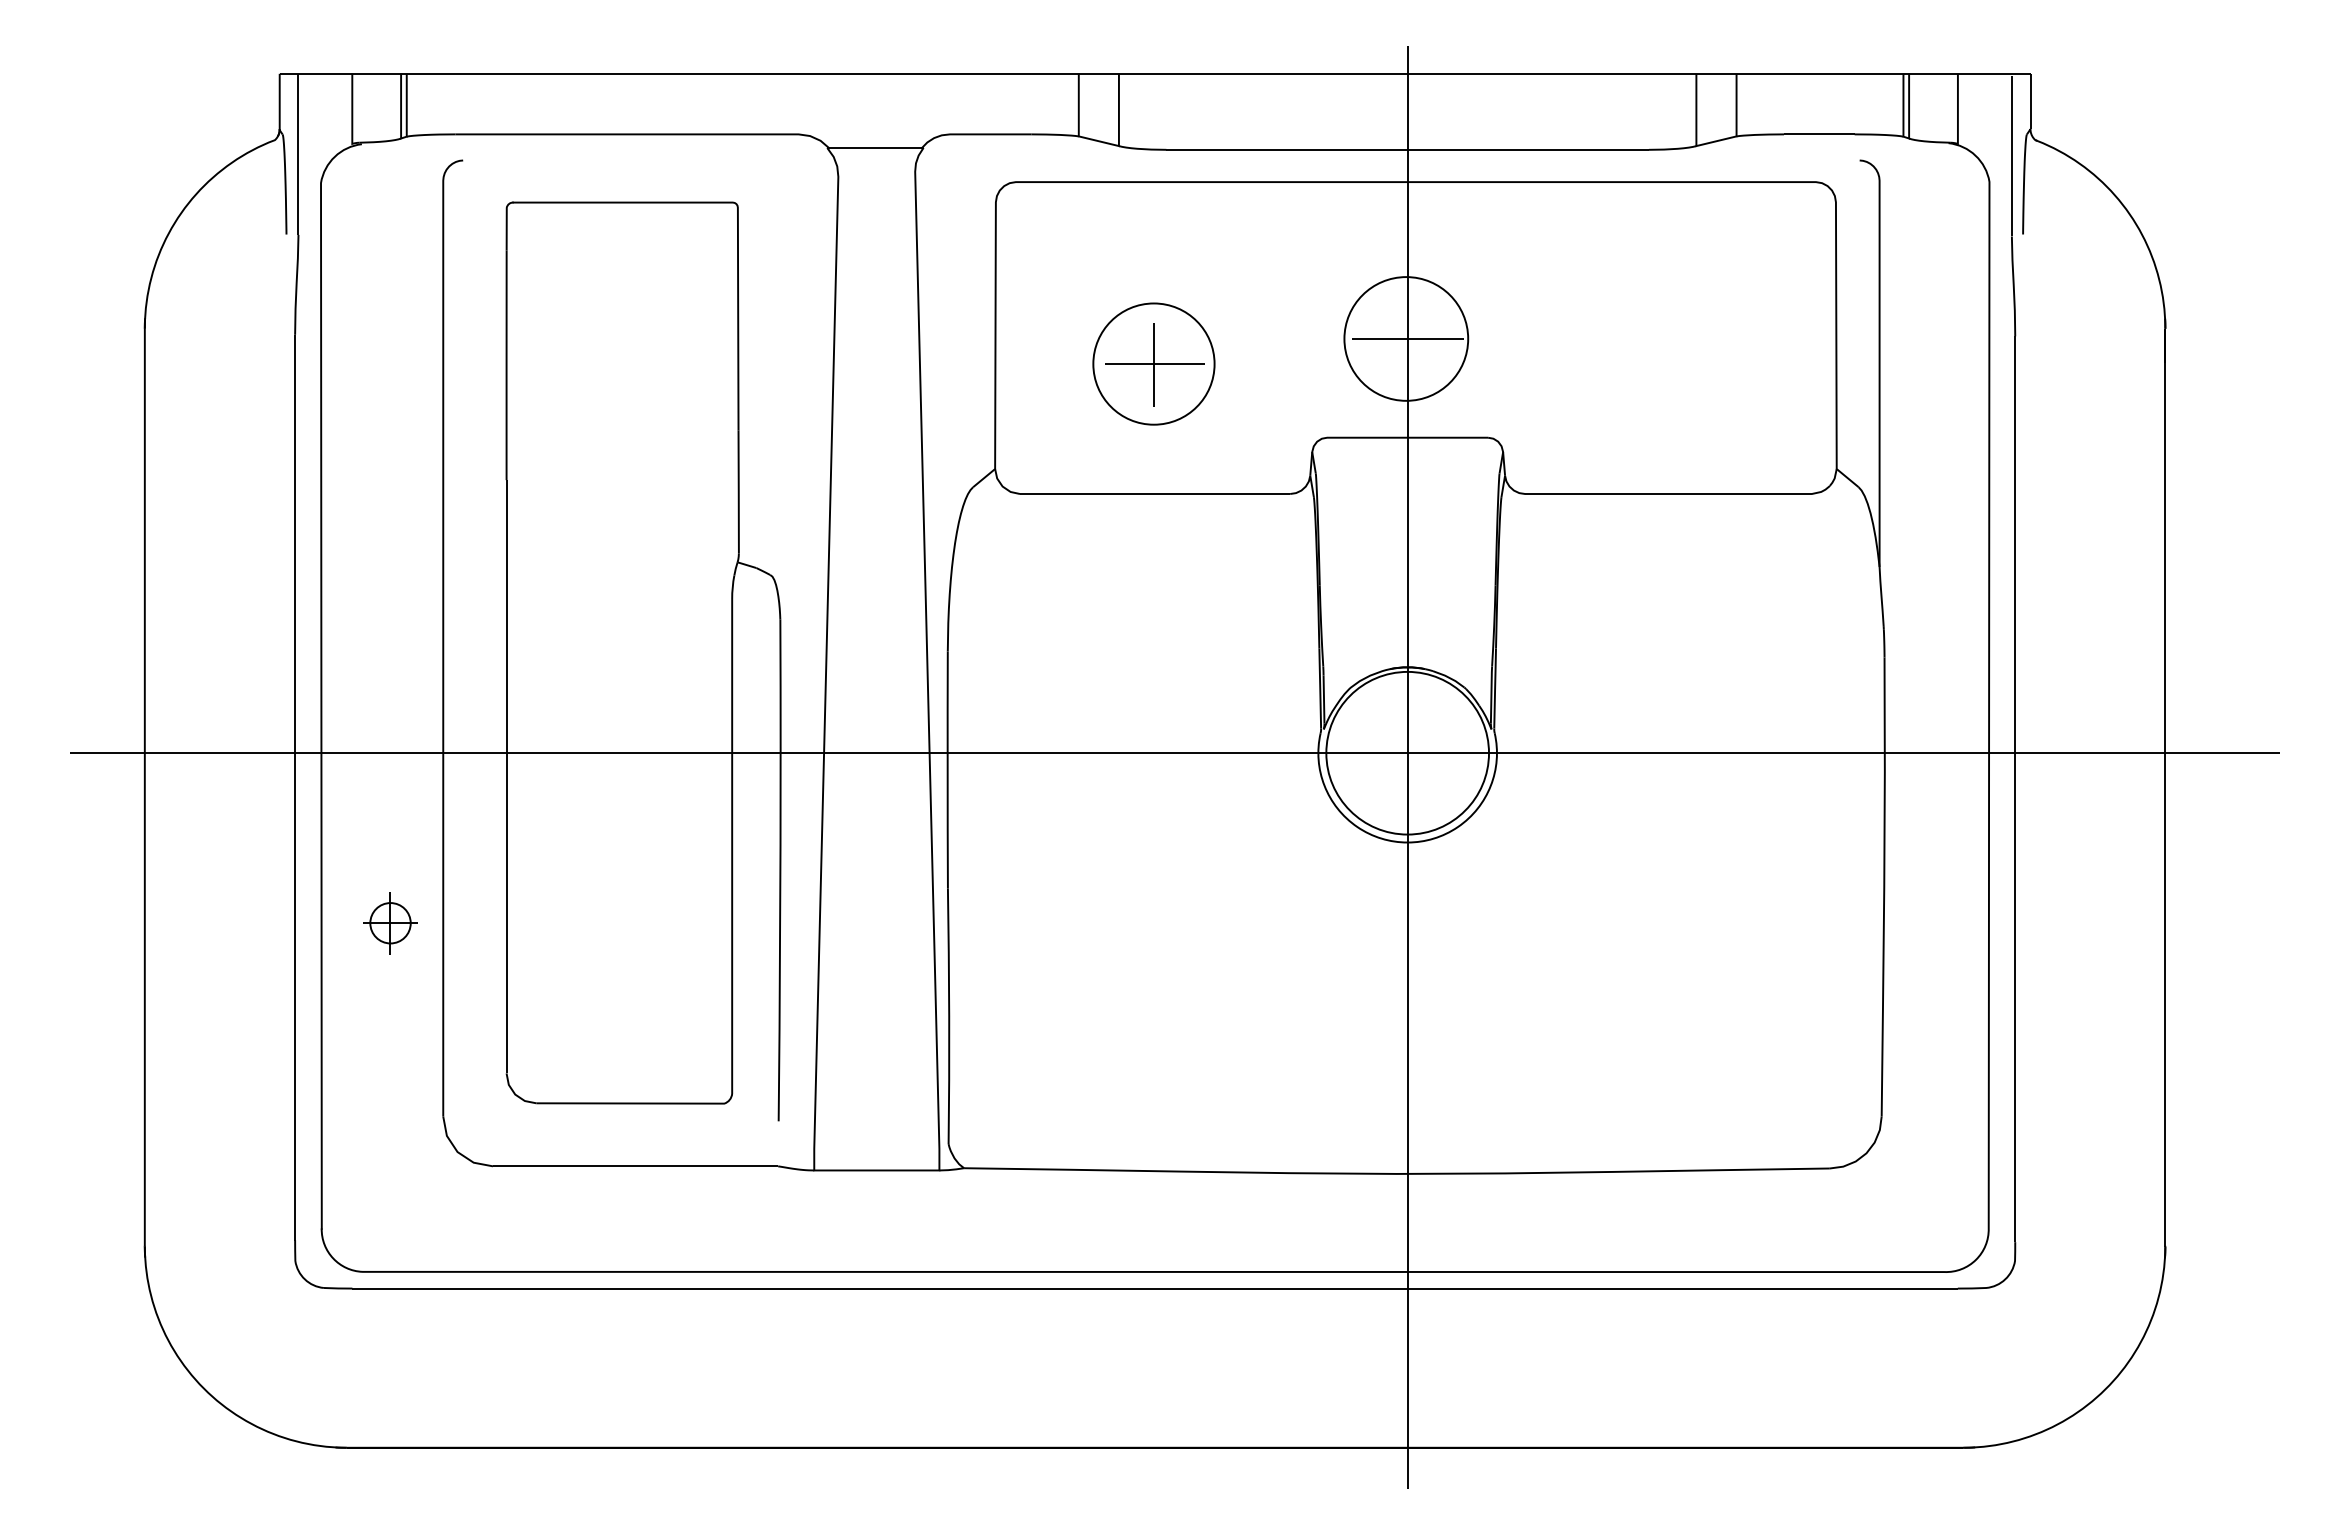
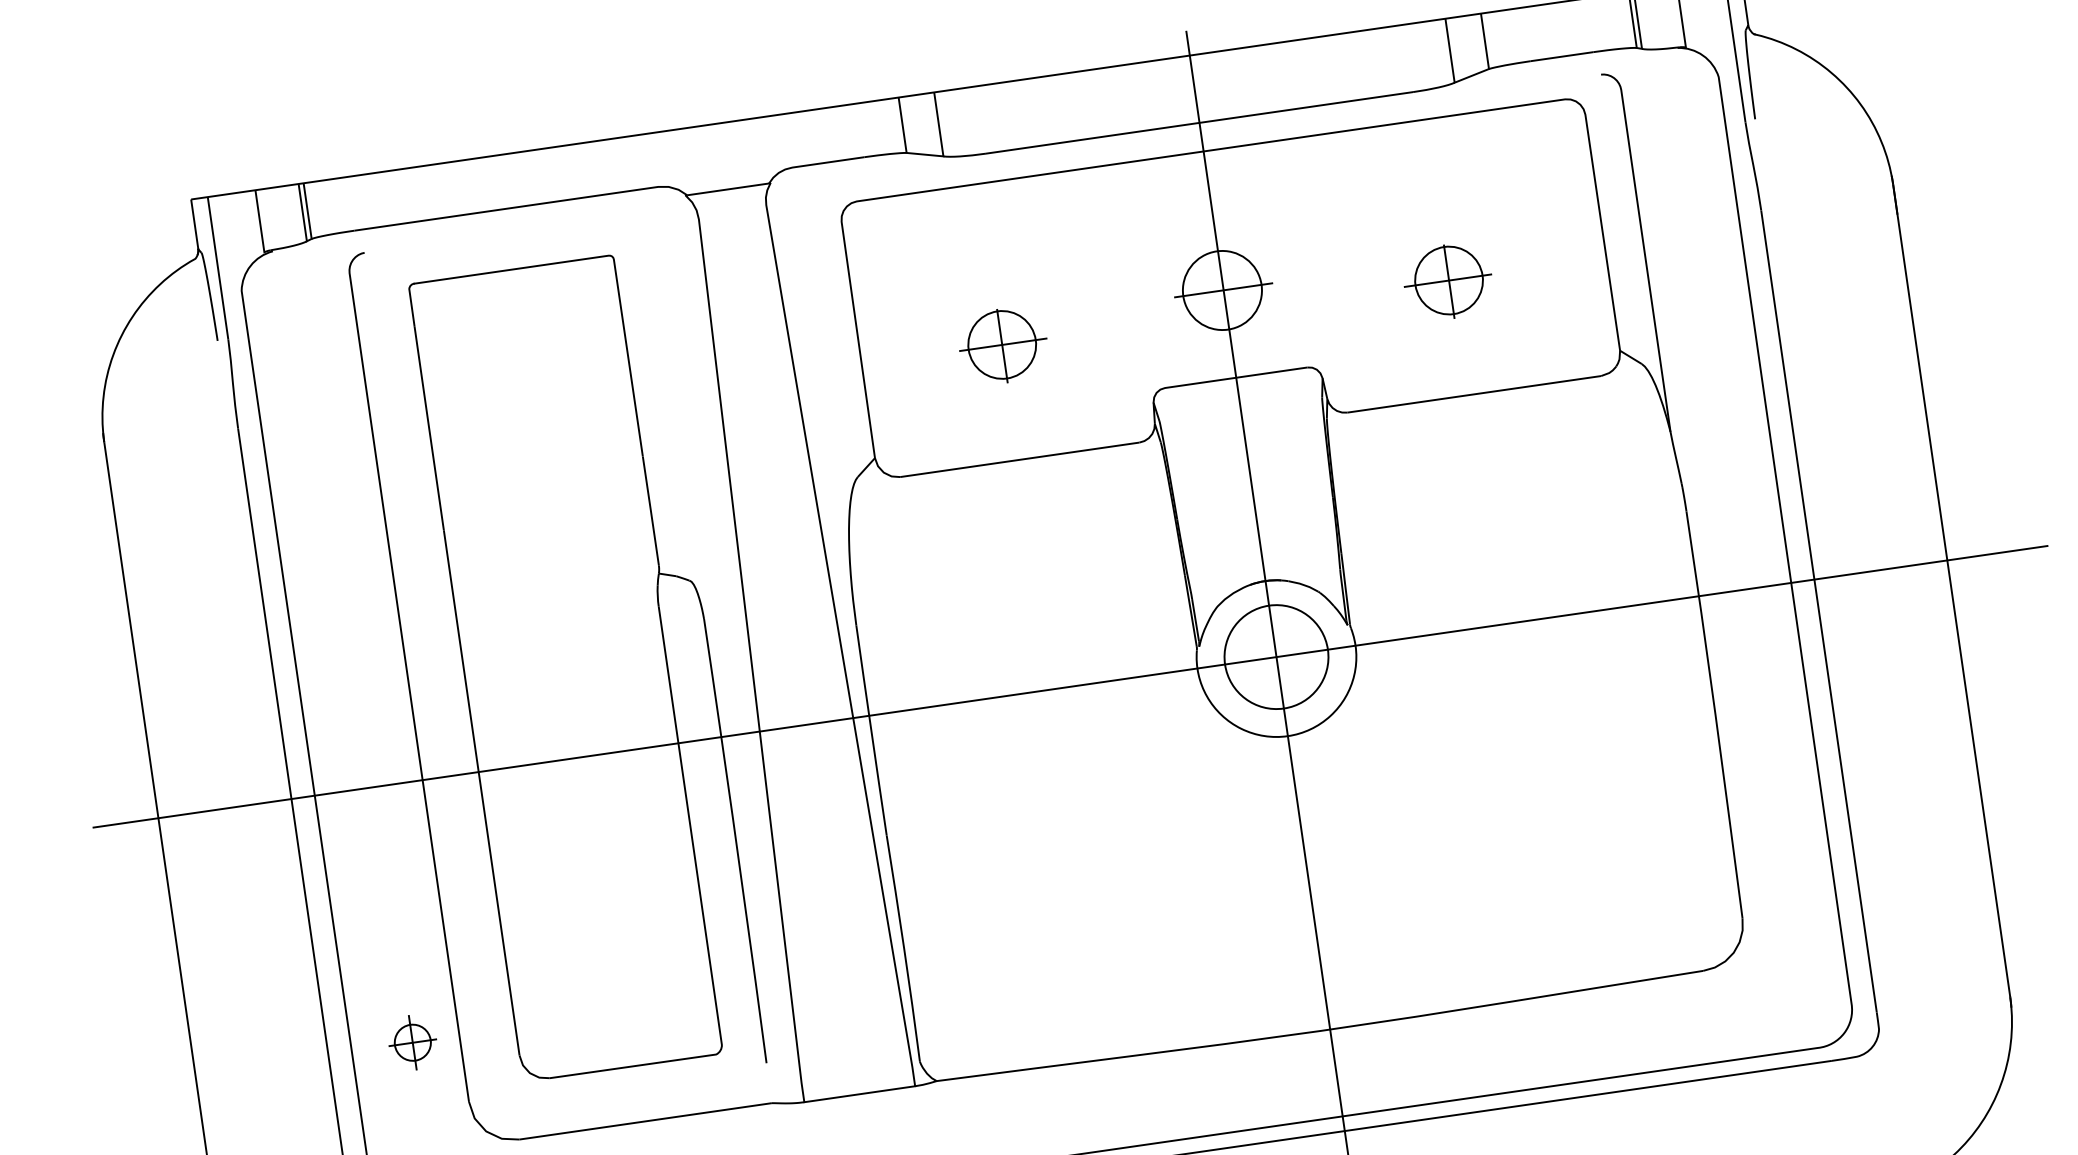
circle: (1406, 338) -> (1222, 290), size x0.71
circle: (1153, 363) -> (1001, 344), size x0.62
part: (1657, 364) -> (1448, 281), added
circle: (1407, 753) -> (1276, 657), size x0.71
part: (390, 923) -> (412, 1042), moved

